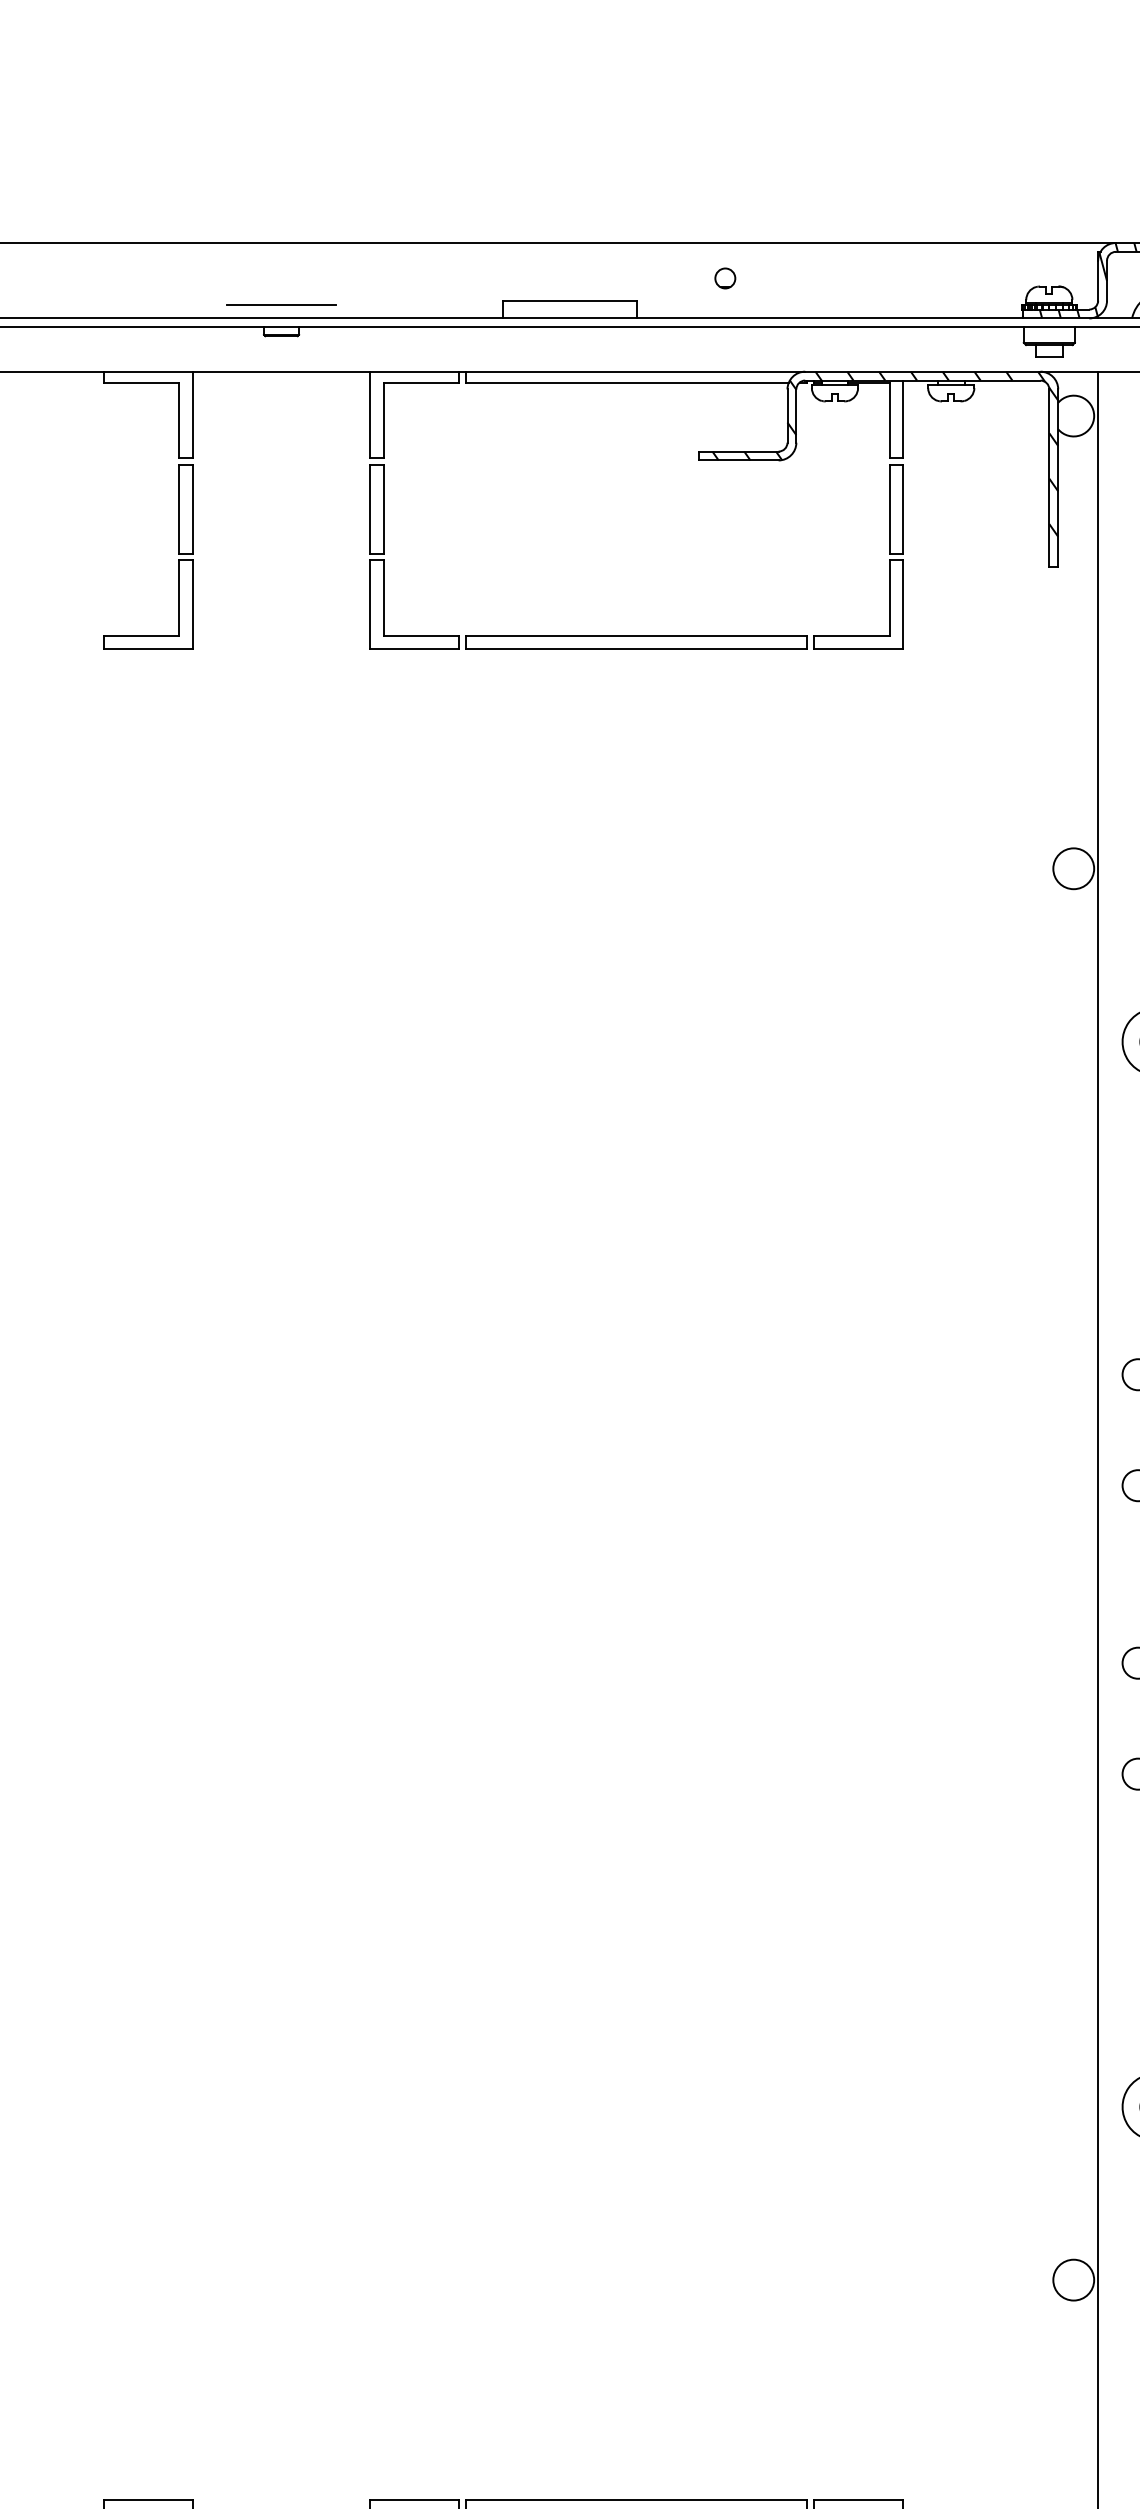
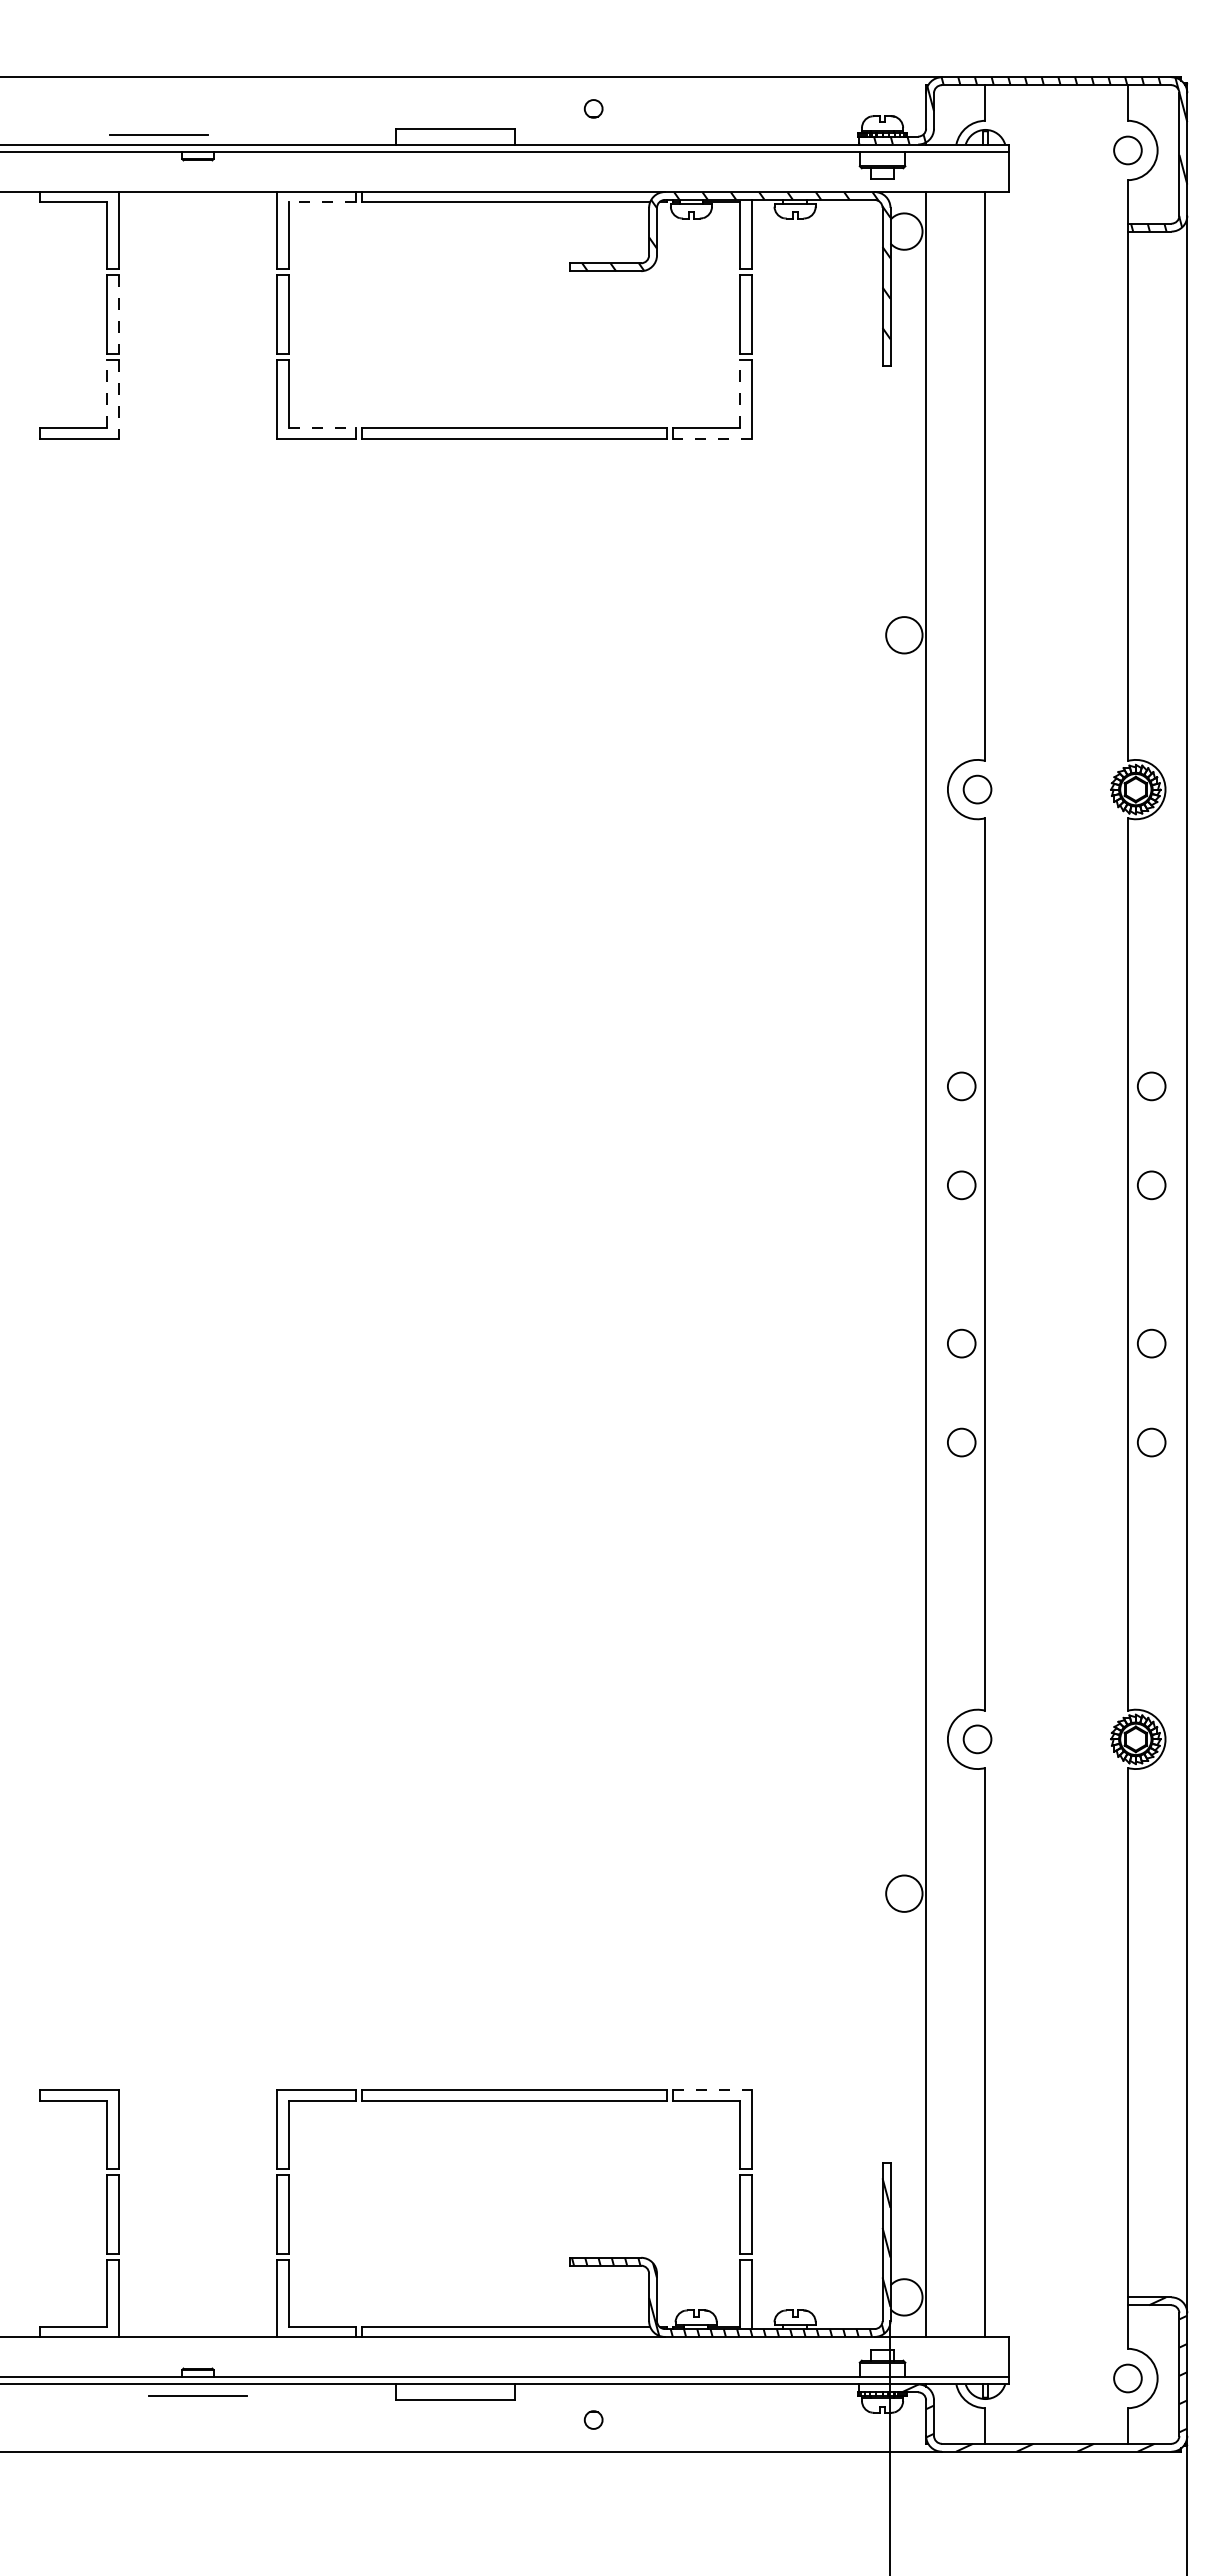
line: (281, 304) -> (158, 134), moved
line: (421, 382) -> (322, 201), solid -> dashed
line: (192, 509) -> (118, 314), solid -> dashed
line: (178, 597) -> (106, 393), solid -> dashed
line: (889, 597) -> (740, 393), solid -> dashed
line: (192, 604) -> (118, 399), solid -> dashed
line: (421, 635) -> (322, 427), solid -> dashed
line: (858, 649) -> (712, 439), solid -> dashed
line: (858, 2499) -> (712, 2089), solid -> dashed

